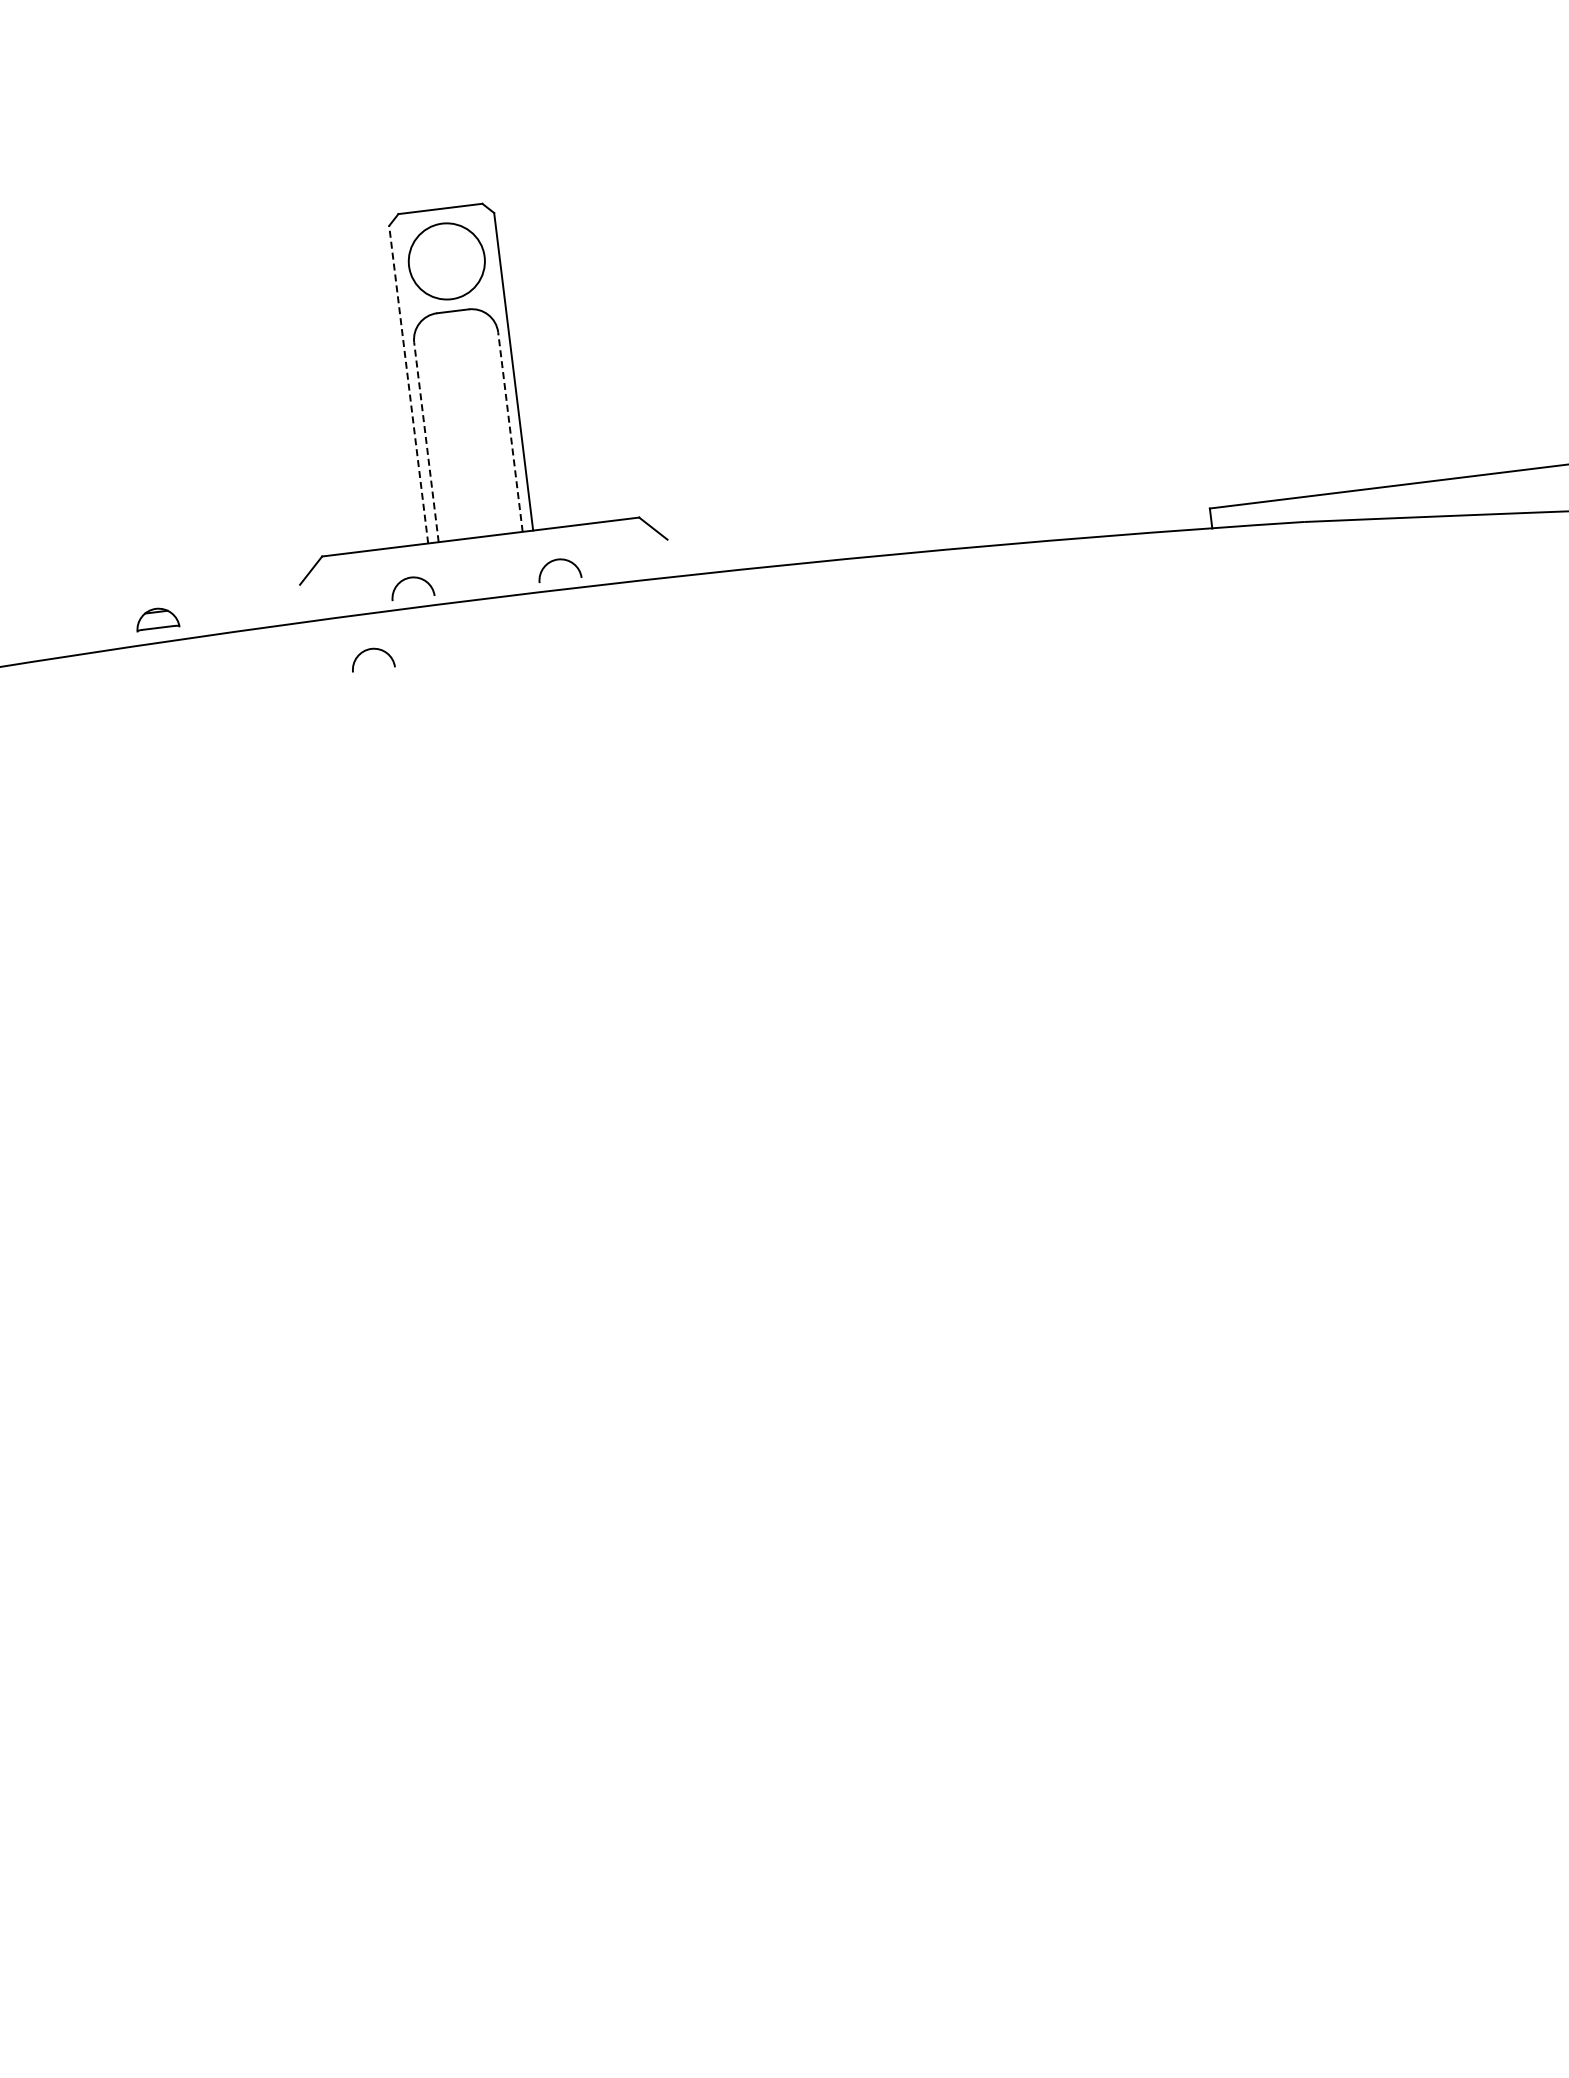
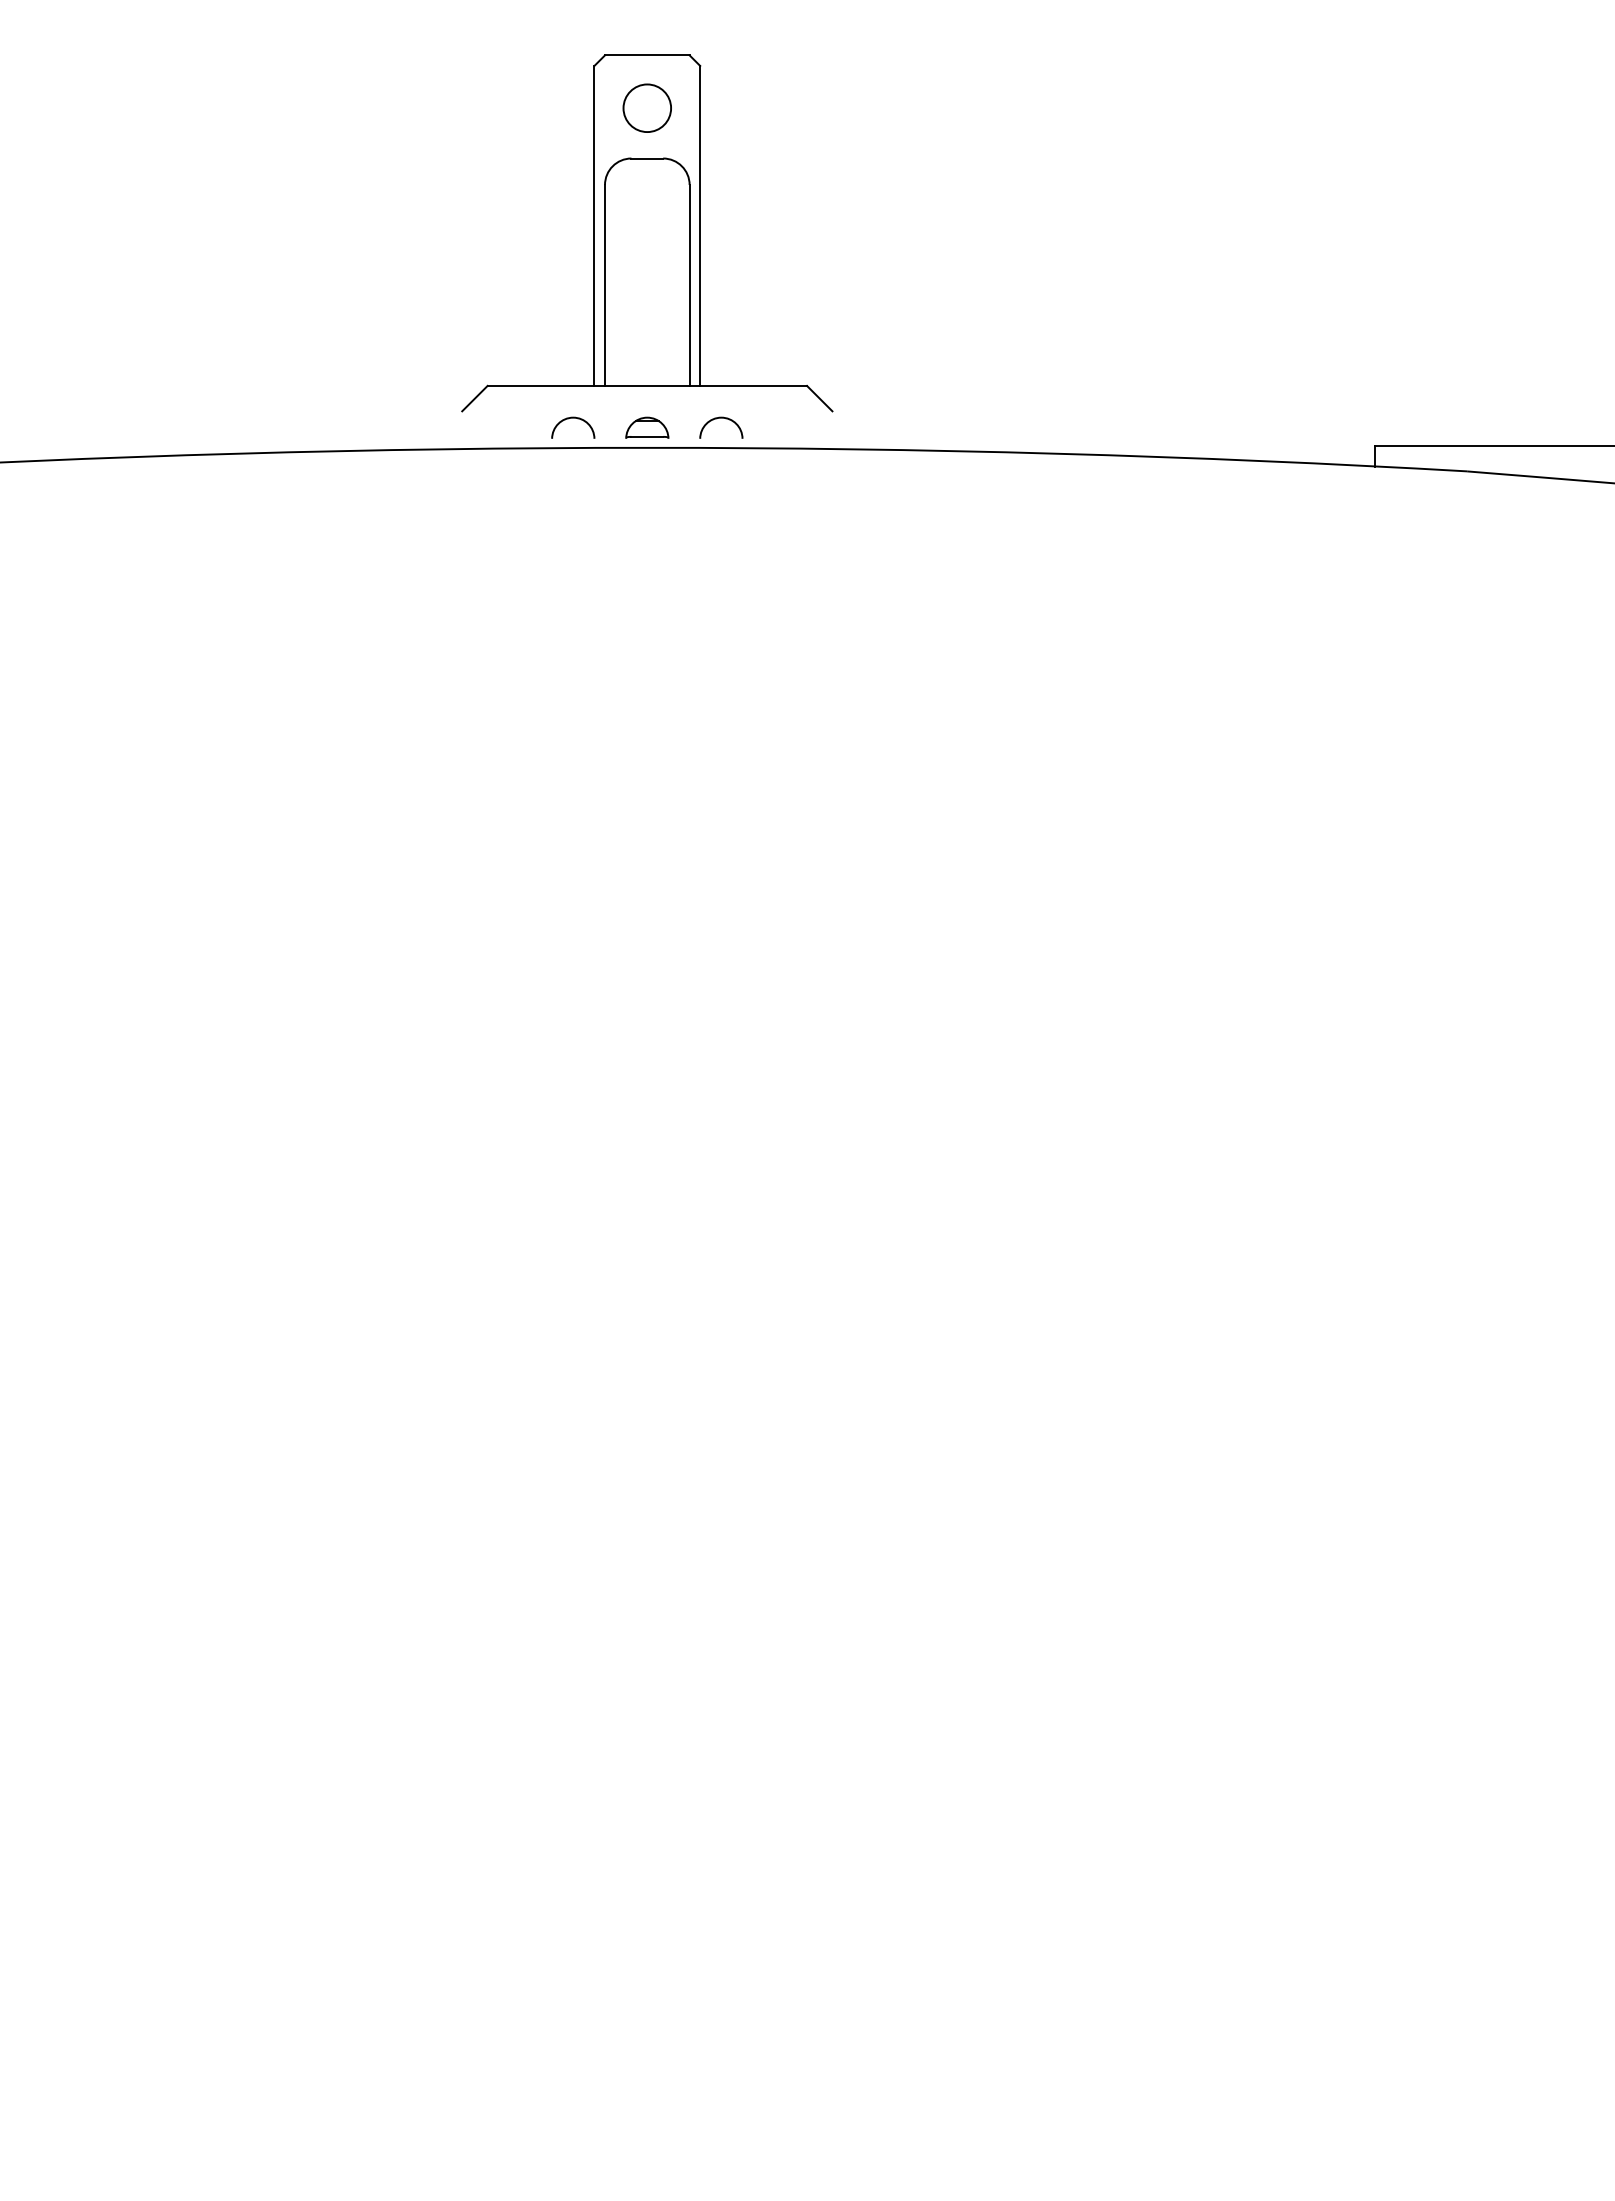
circle: (447, 261) -> (647, 108), size x0.62
line: (408, 384) -> (594, 225), dashed -> solid
line: (510, 431) -> (689, 284), dashed -> solid
line: (426, 441) -> (605, 284), dashed -> solid
part: (157, 618) -> (647, 427), moved
arc: (375, 650) -> (529, 485), removed

